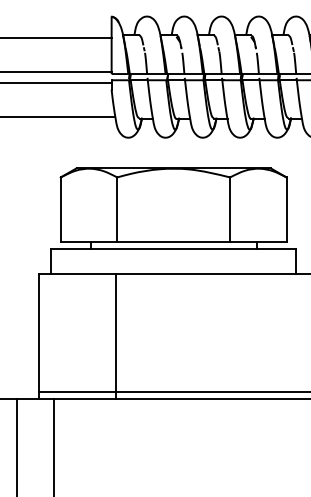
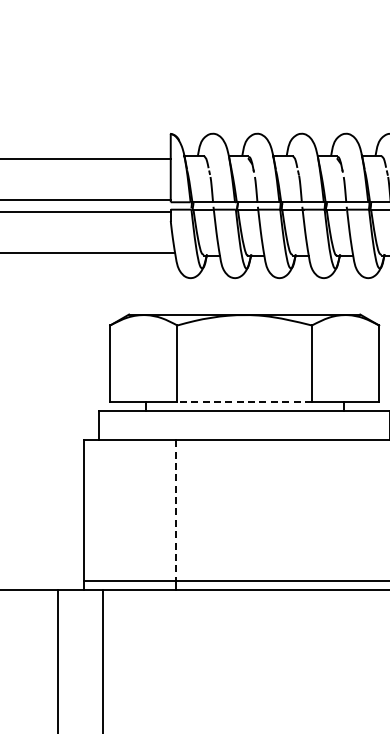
line: (173, 242) -> (244, 402), solid -> dashed
line: (116, 333) -> (176, 511), solid -> dashed

